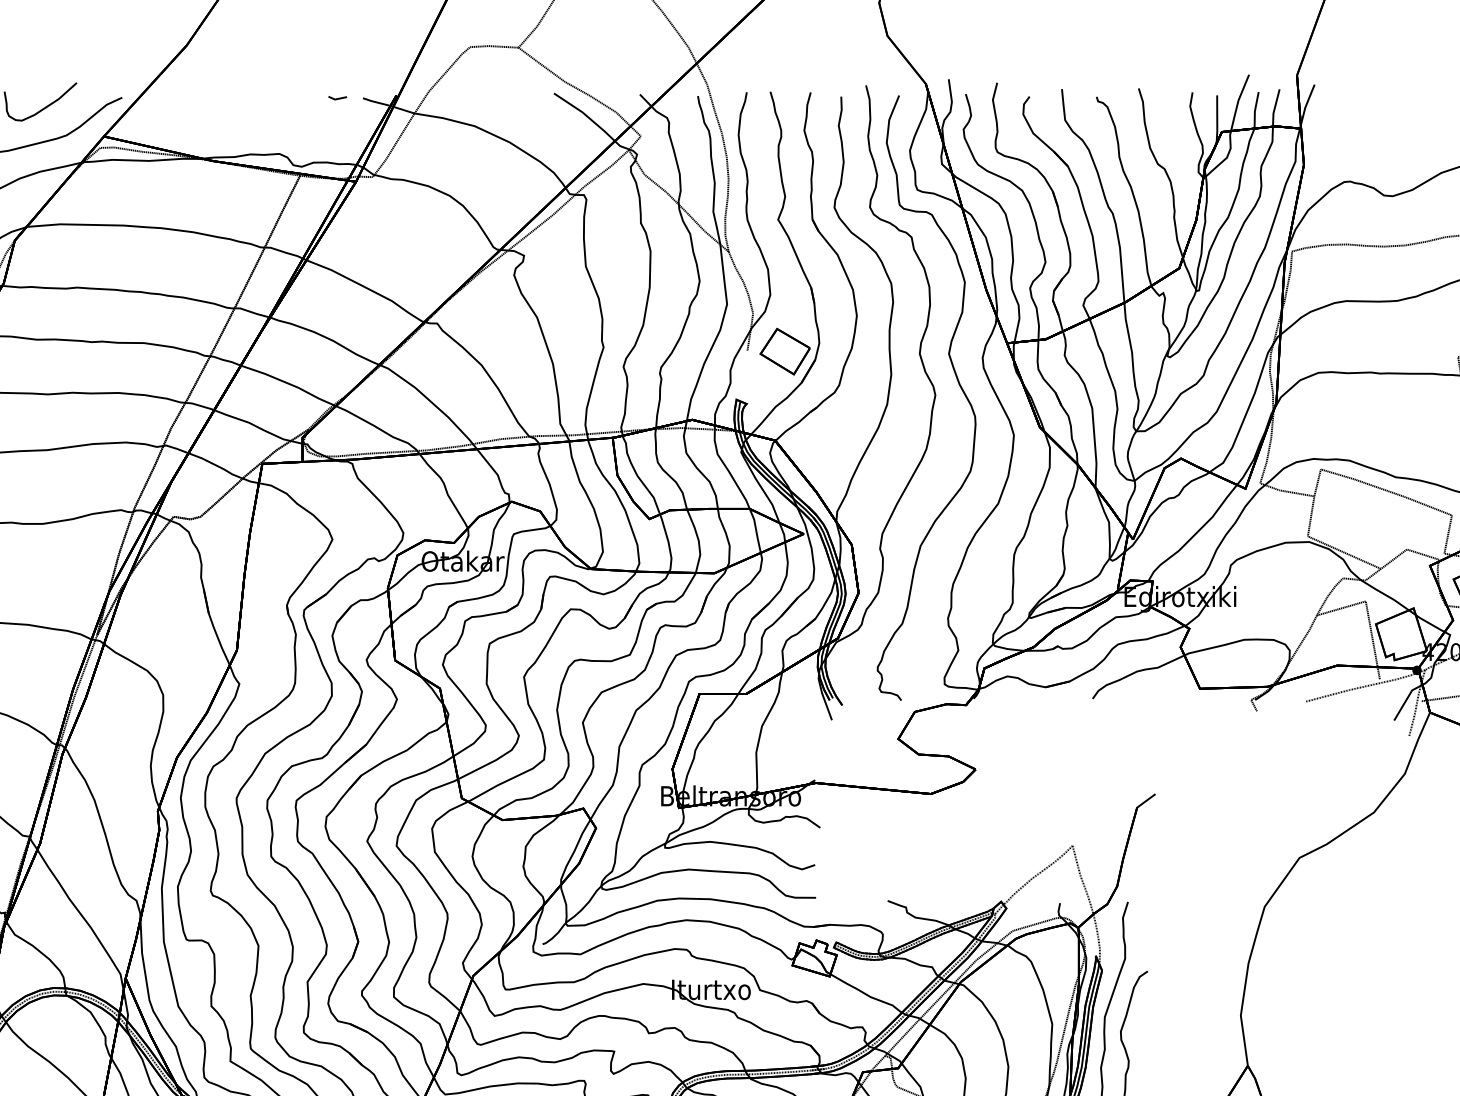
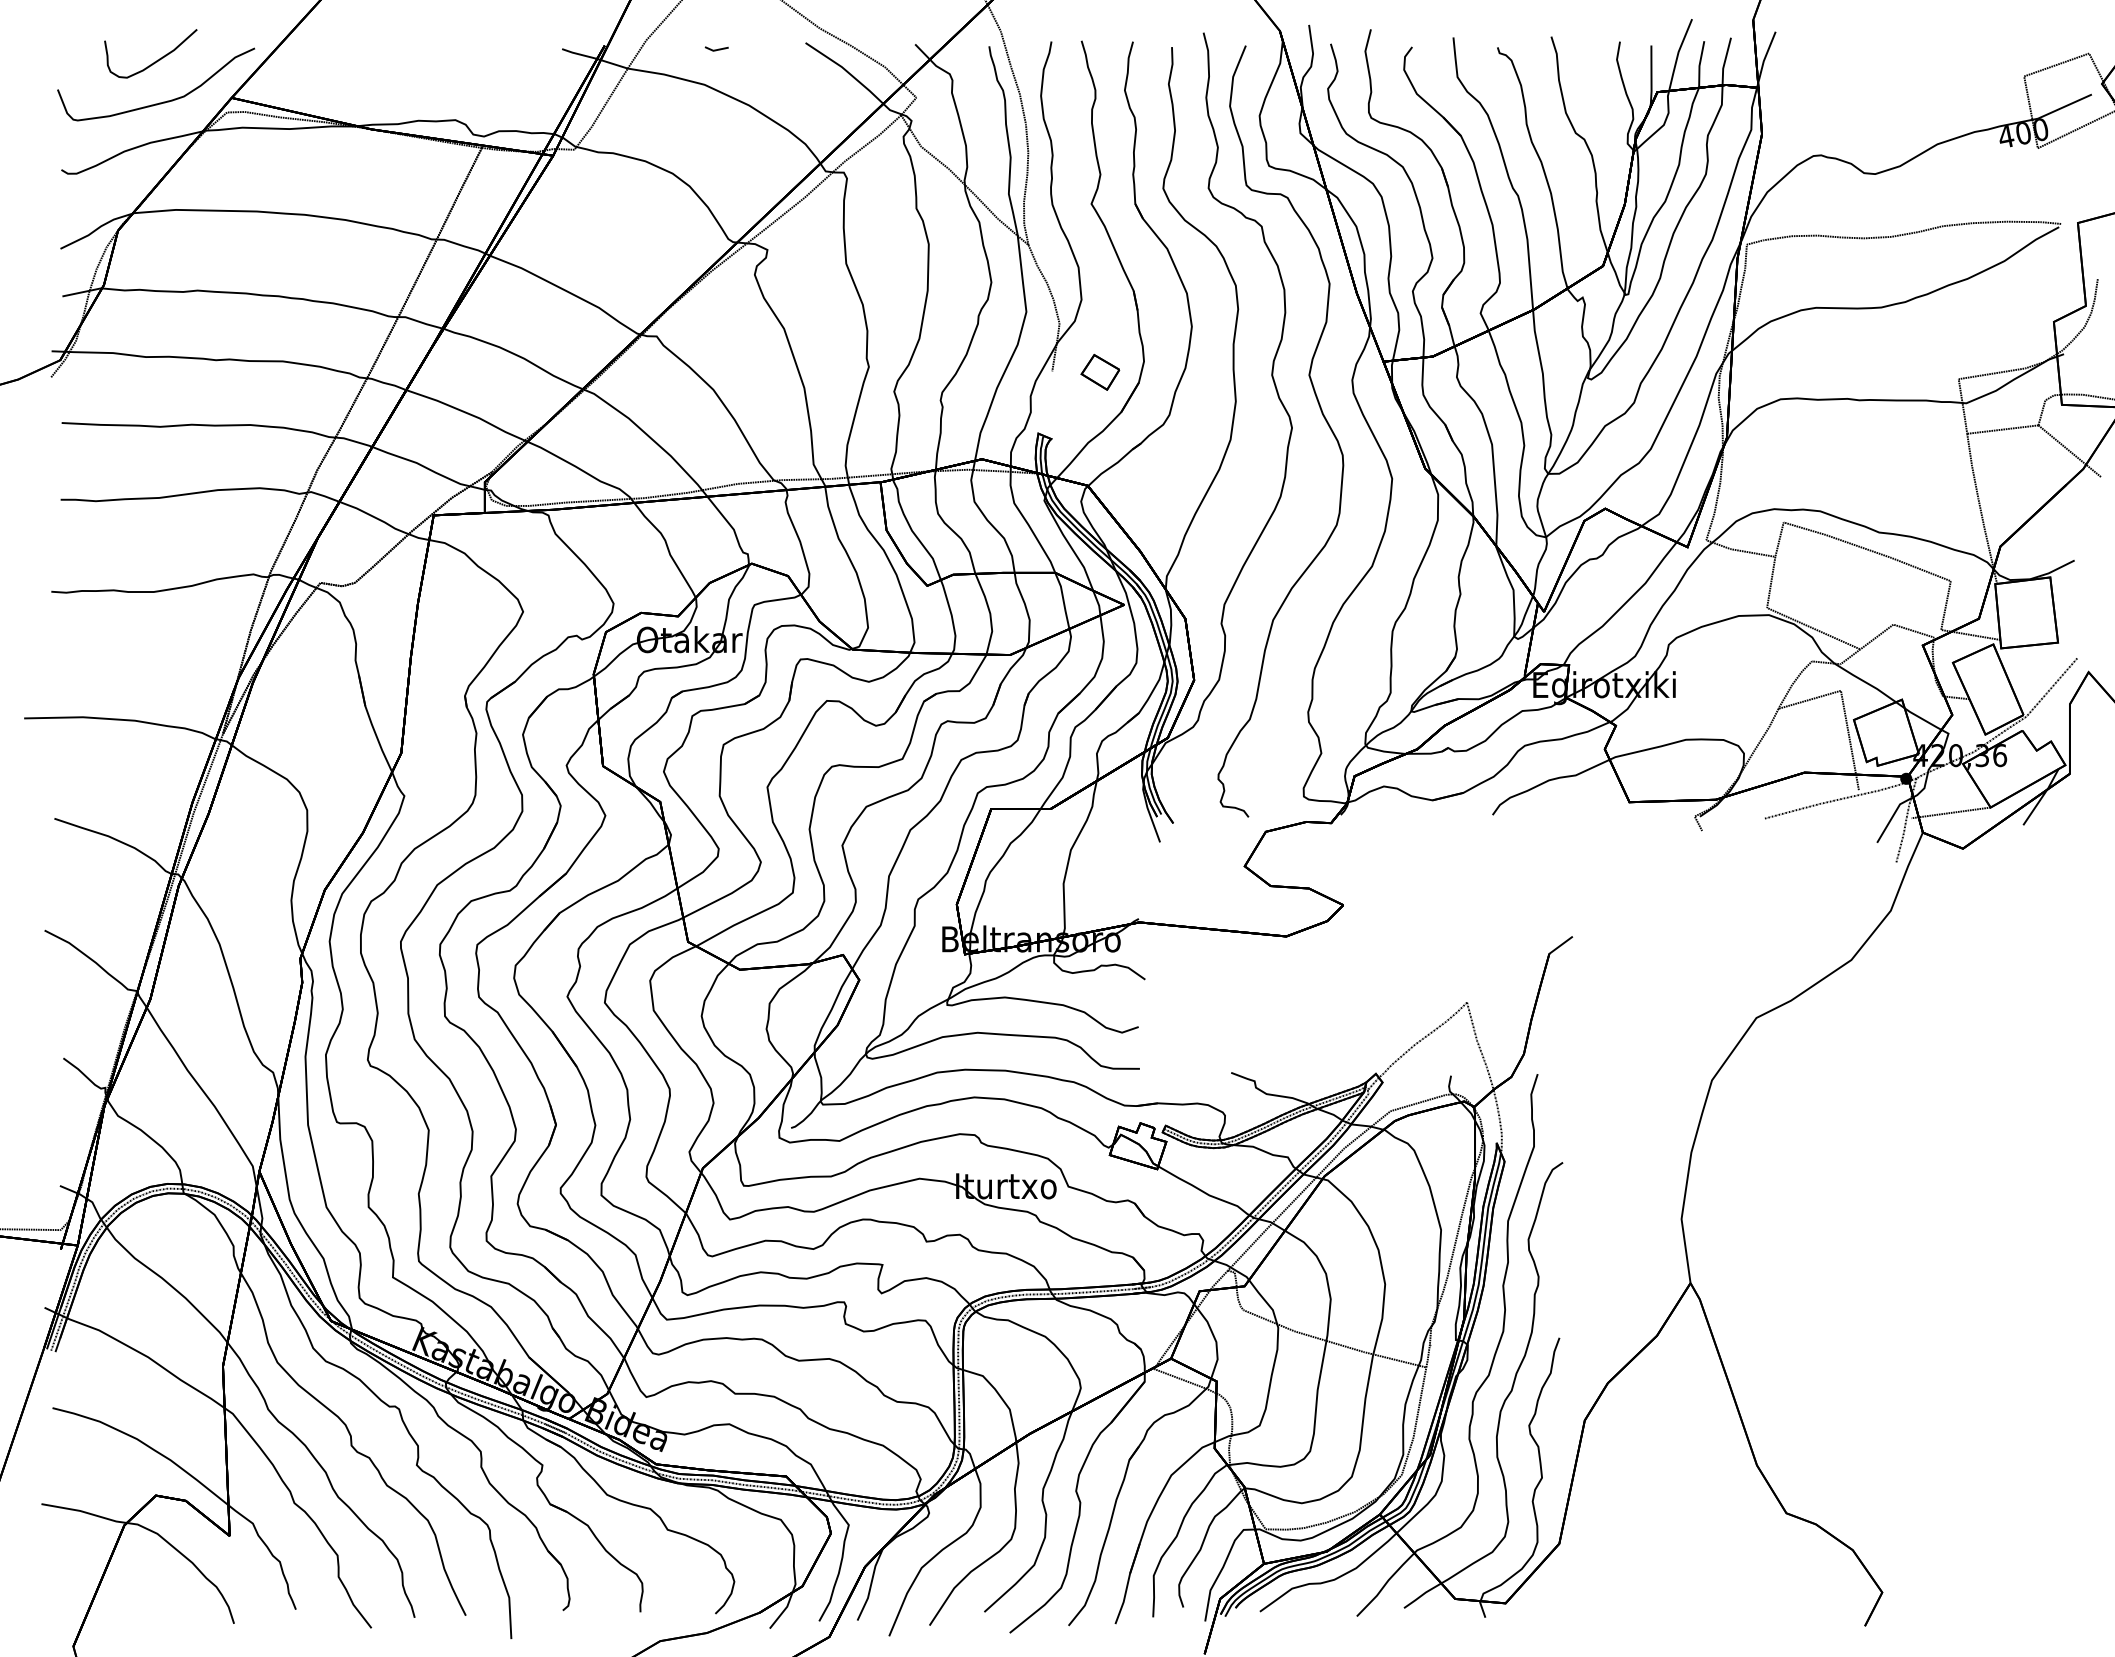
line: (337, 98) -> (716, 49), moved
part: (785, 351) -> (1100, 372), size x0.6

